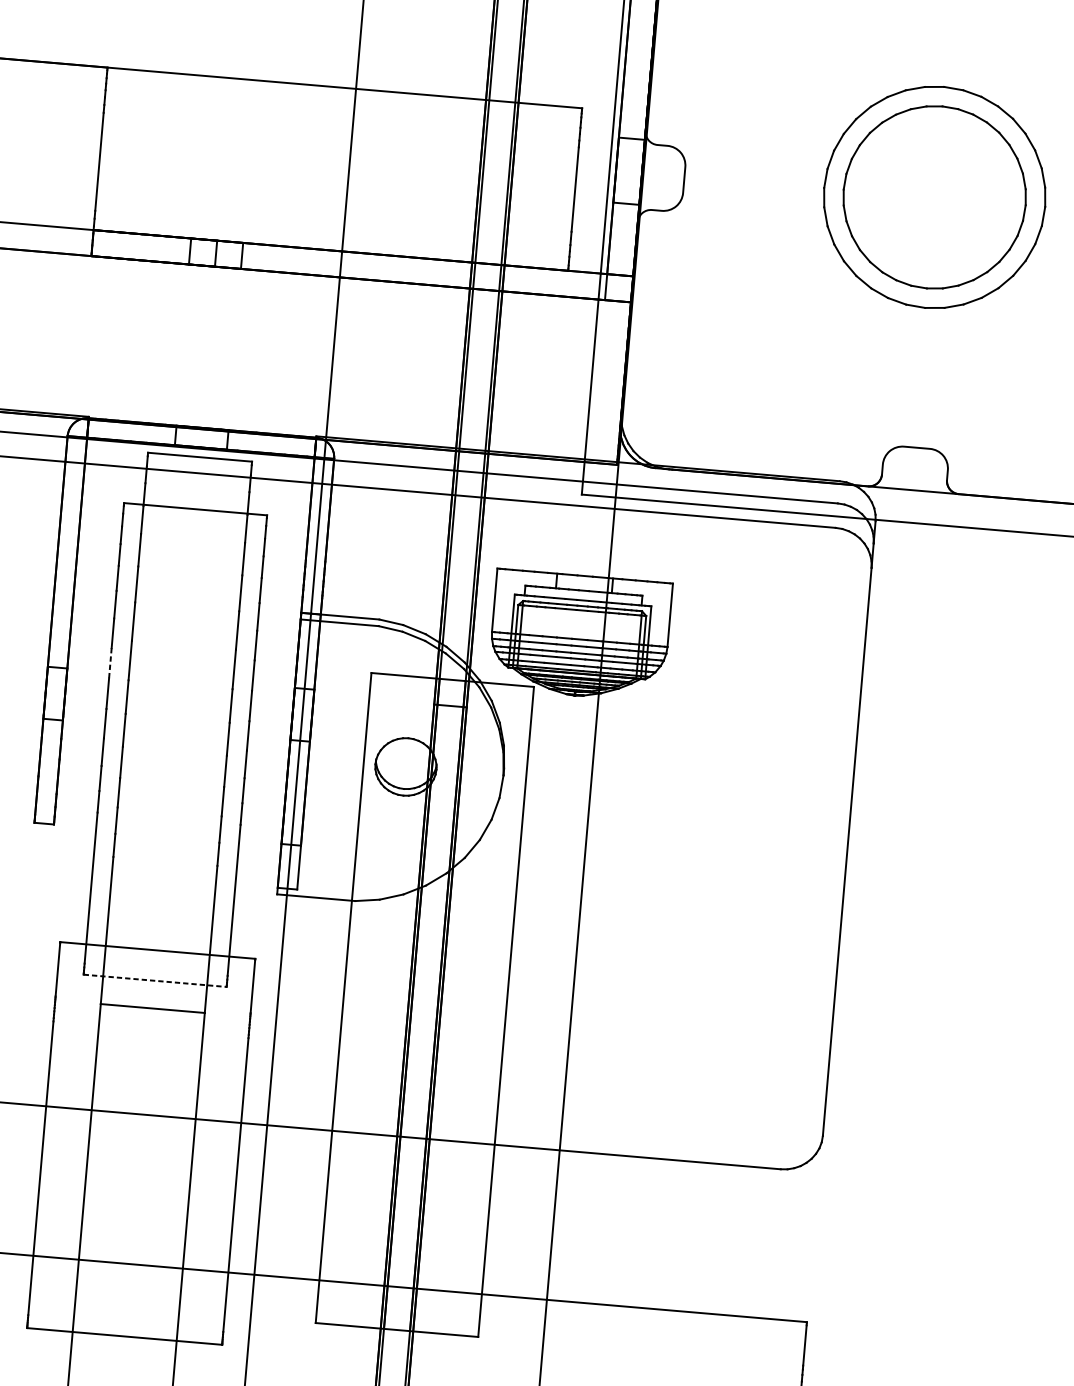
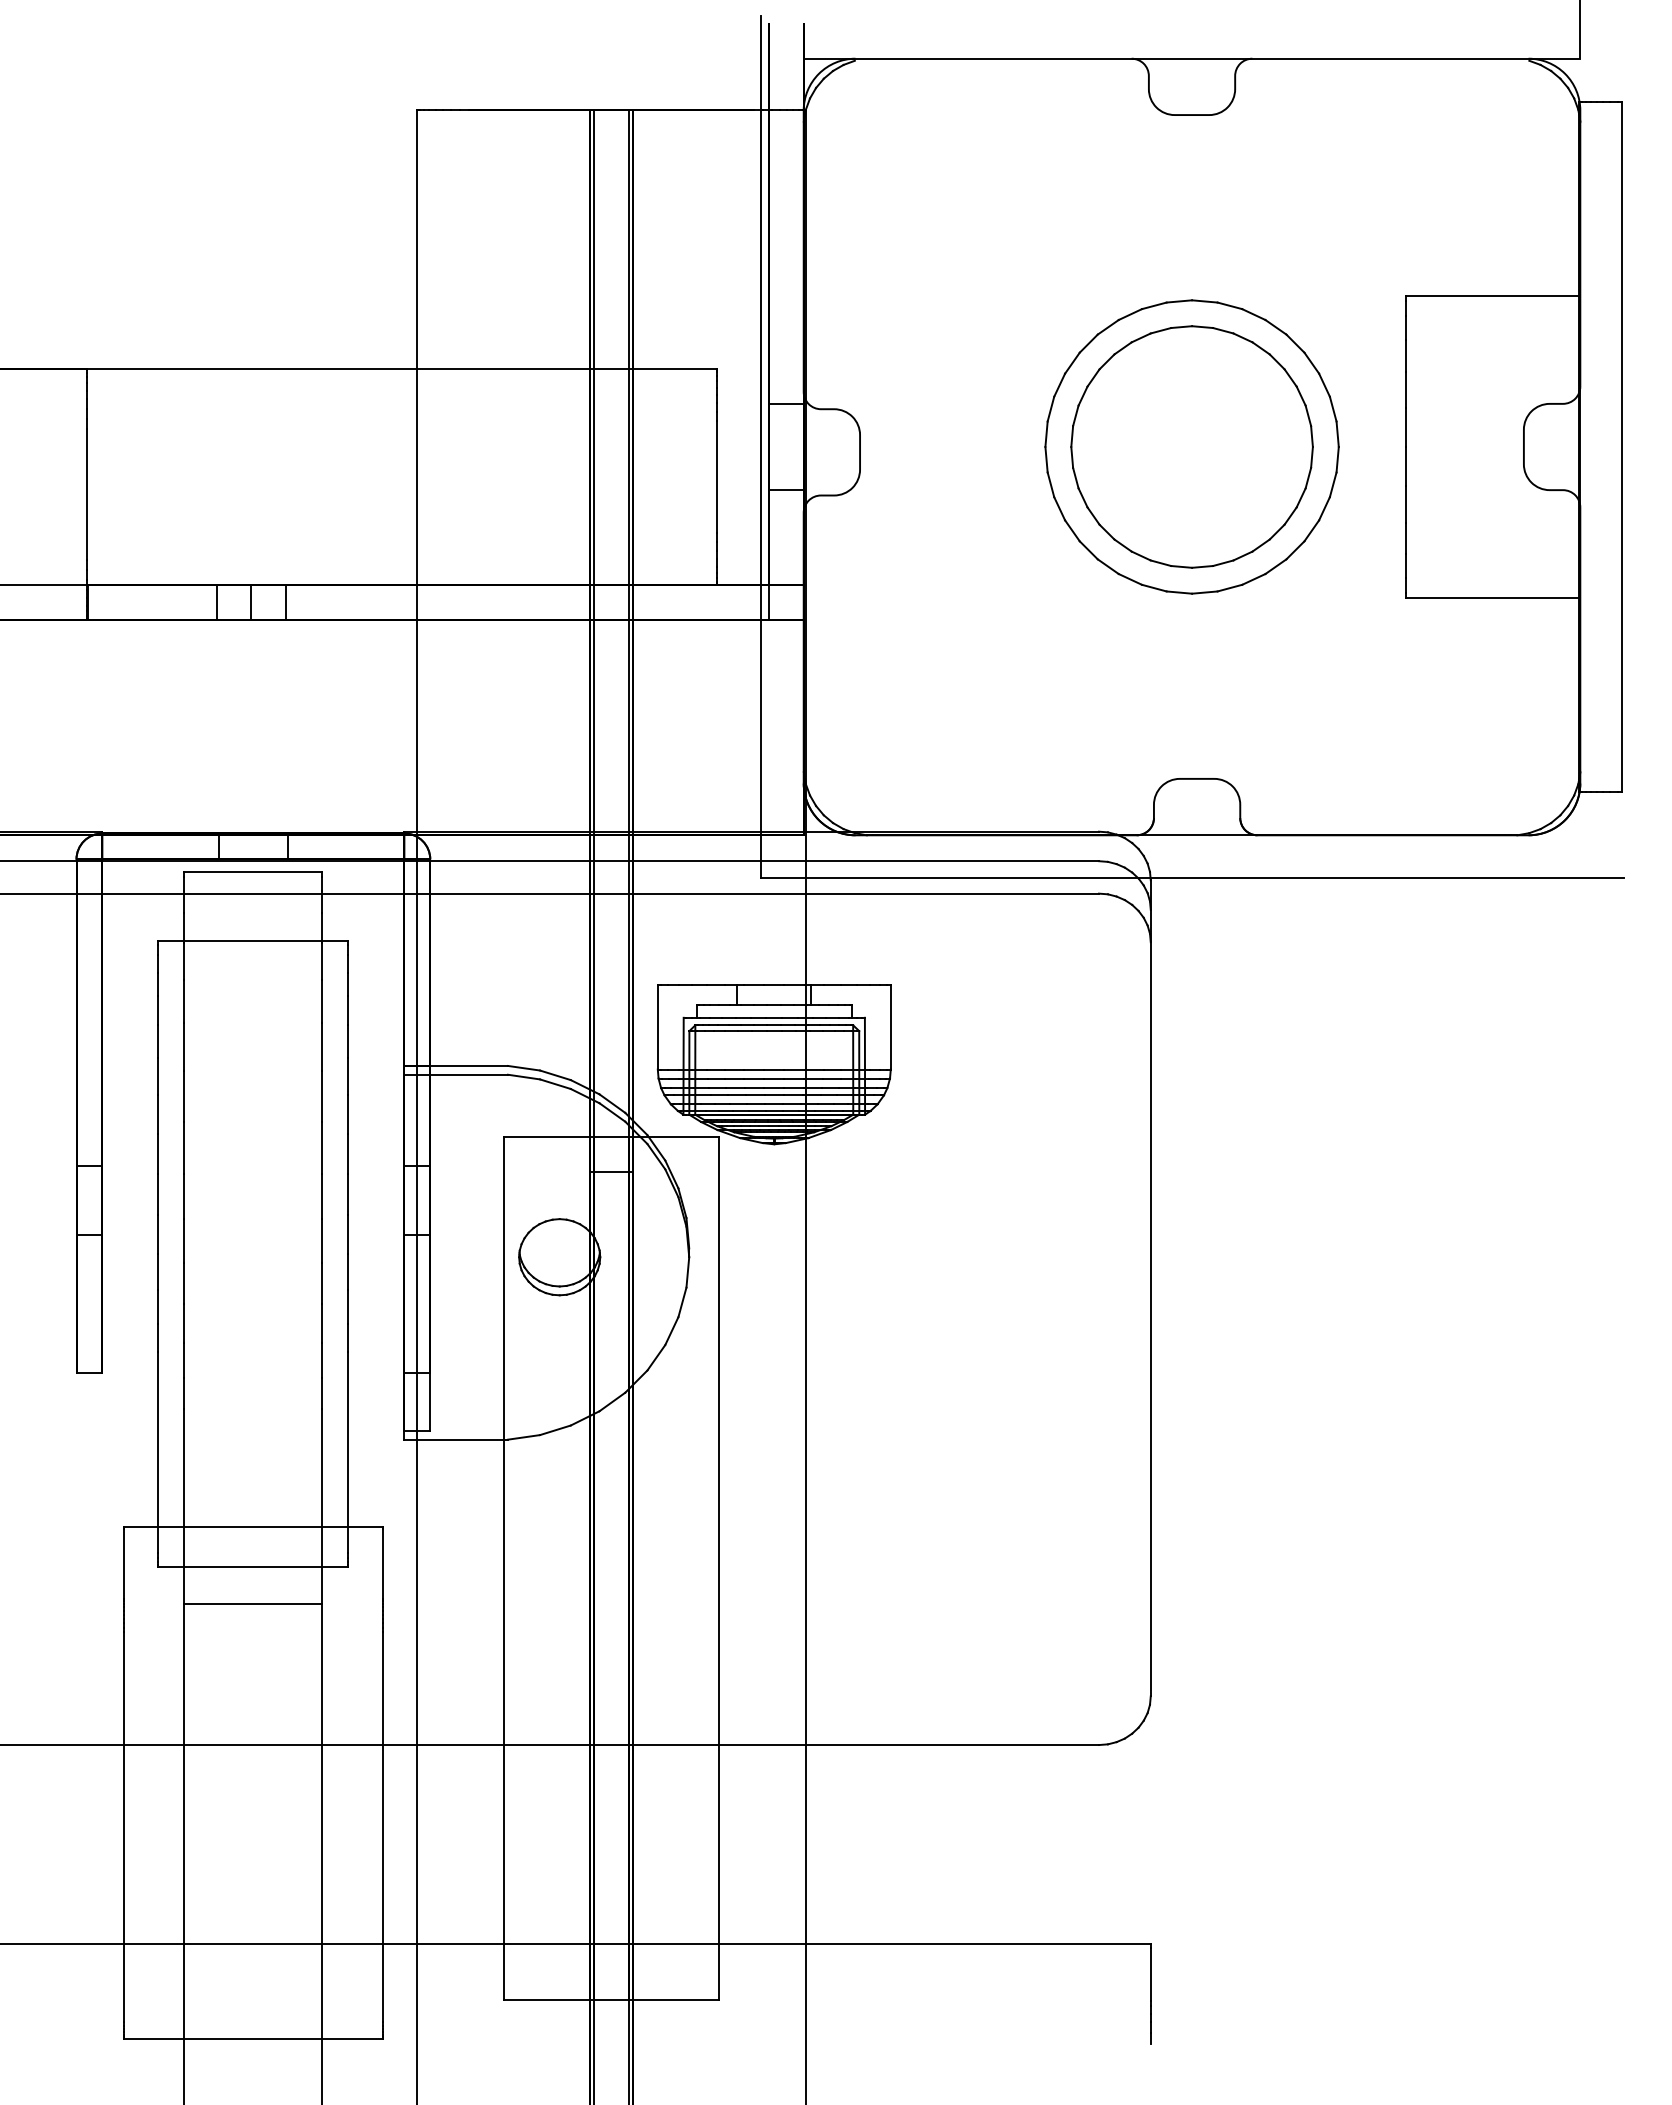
line: (110, 663) -> (158, 1154), dashed -> solid
line: (155, 980) -> (253, 1567), dashed -> solid

